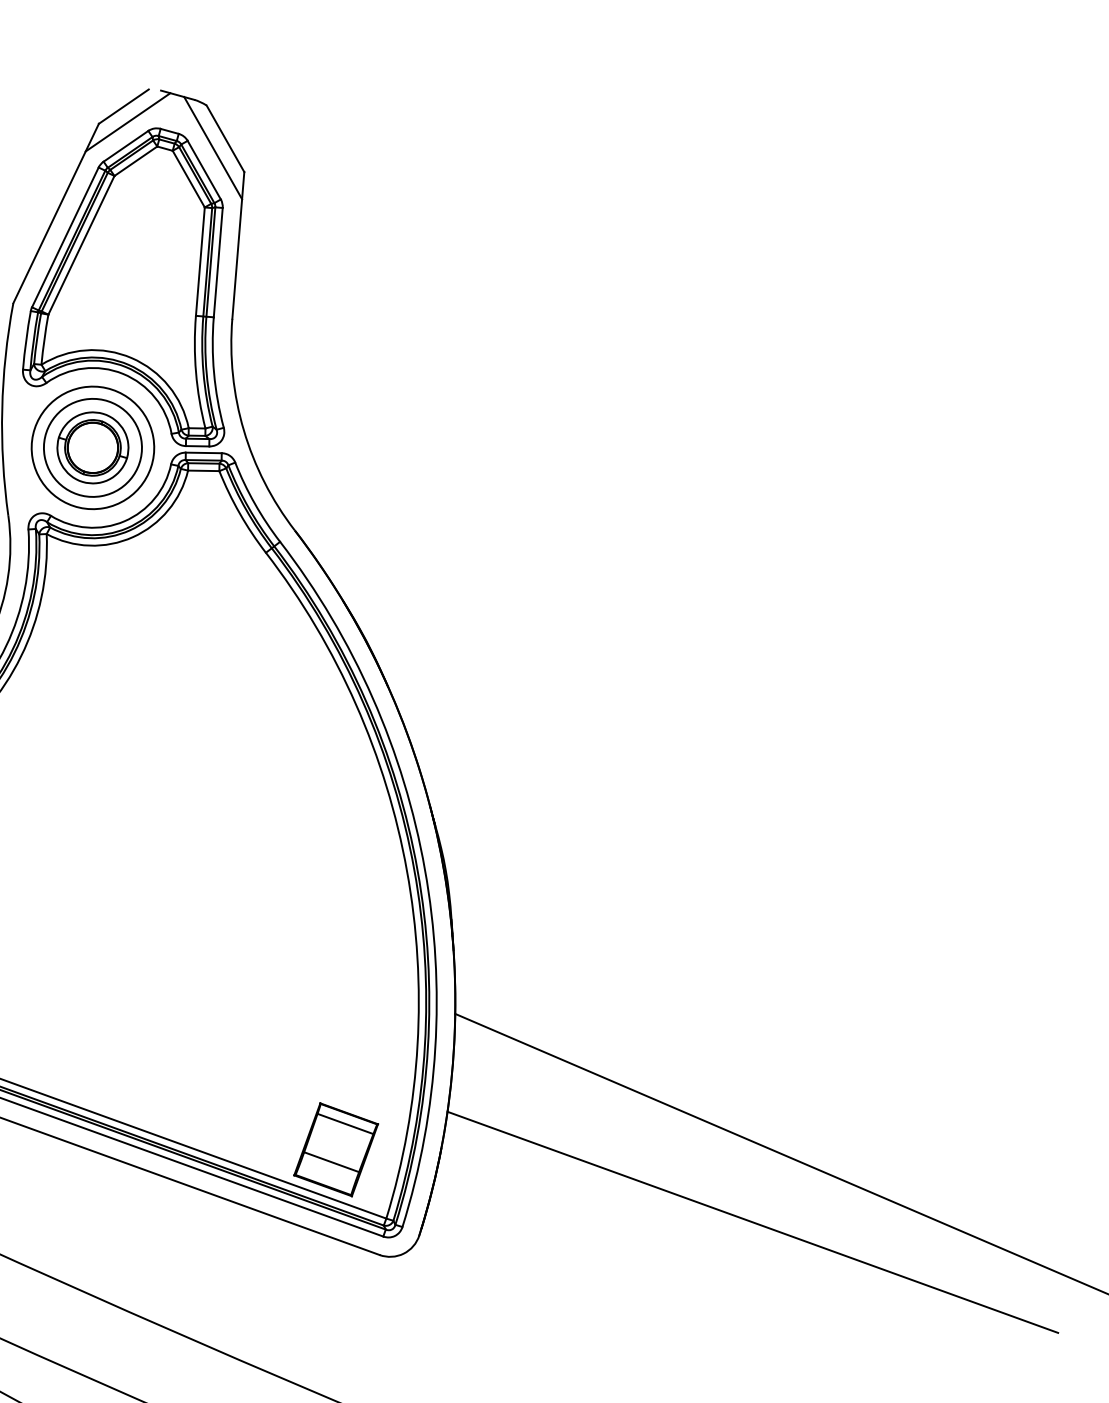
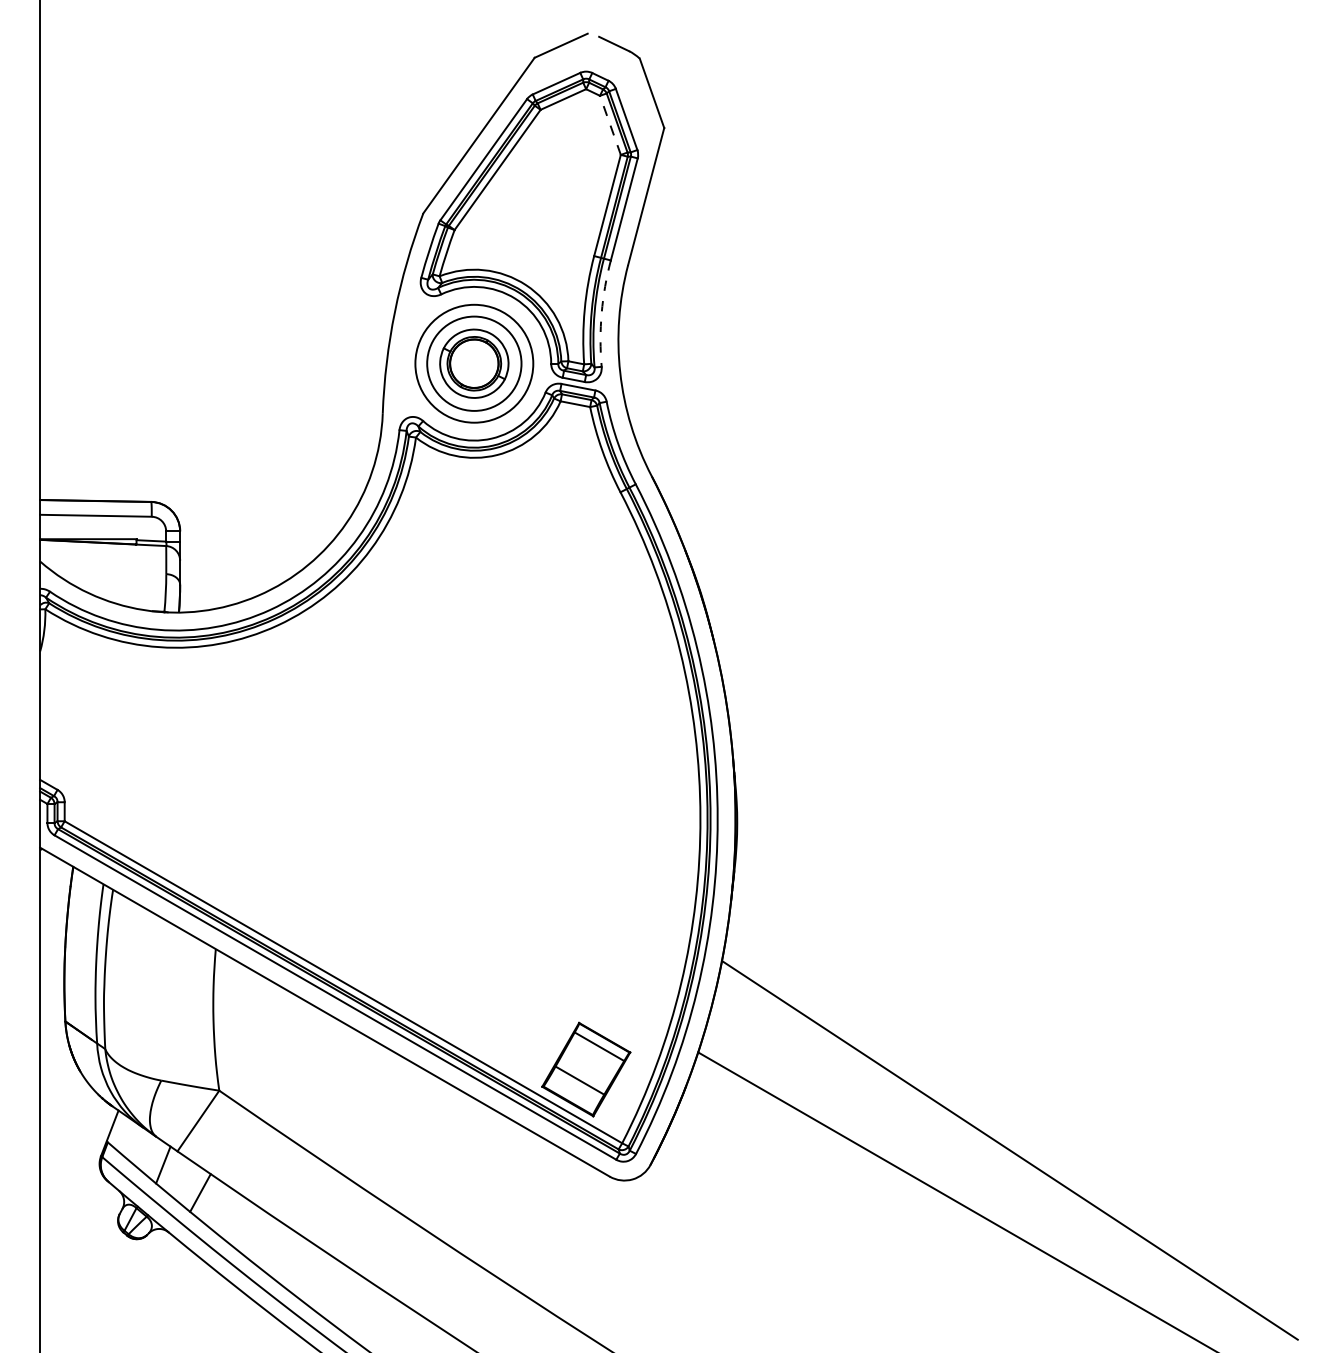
line: (127, 121) -> (562, 60), removed
line: (212, 147) -> (638, 99), removed
line: (188, 178) -> (610, 124), solid -> dashed
arc: (213, 373) -> (601, 313), solid -> dashed

